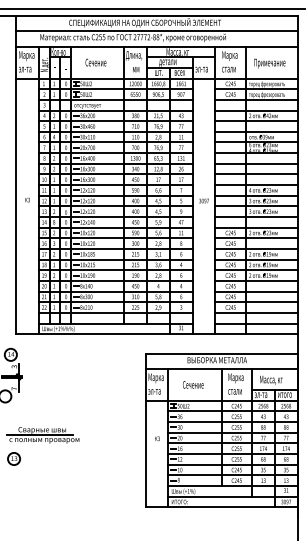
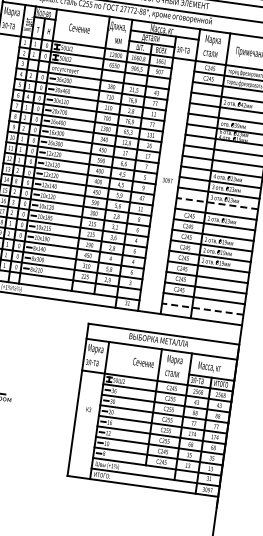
line: (256, 217) -> (217, 204), solid -> dashed
line: (256, 323) -> (202, 309), solid -> dashed
text: (193, 384) -> (143, 362), moved

